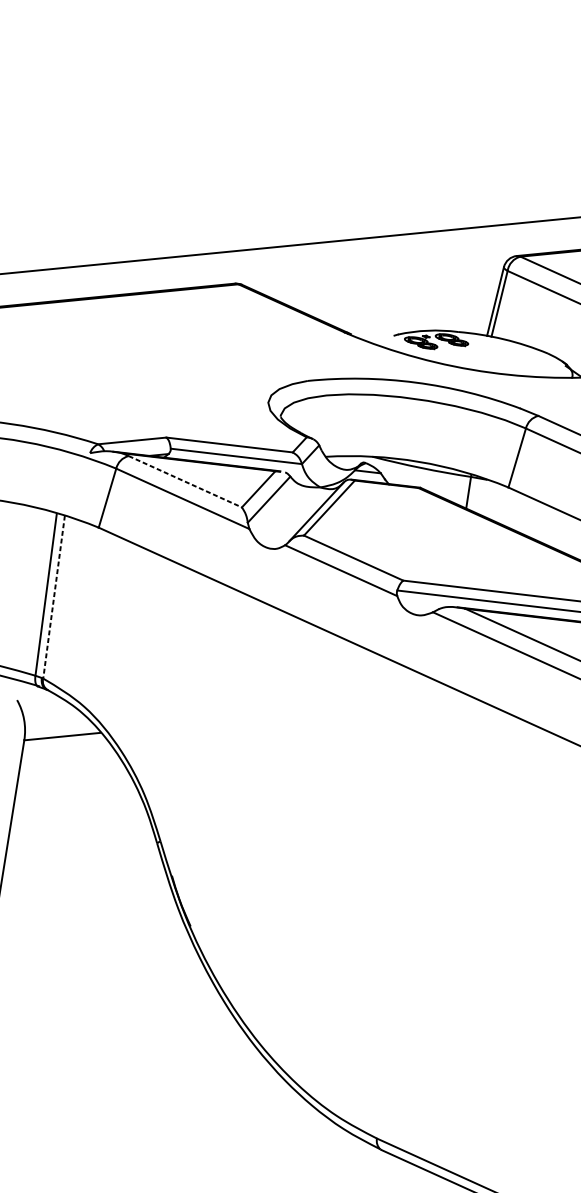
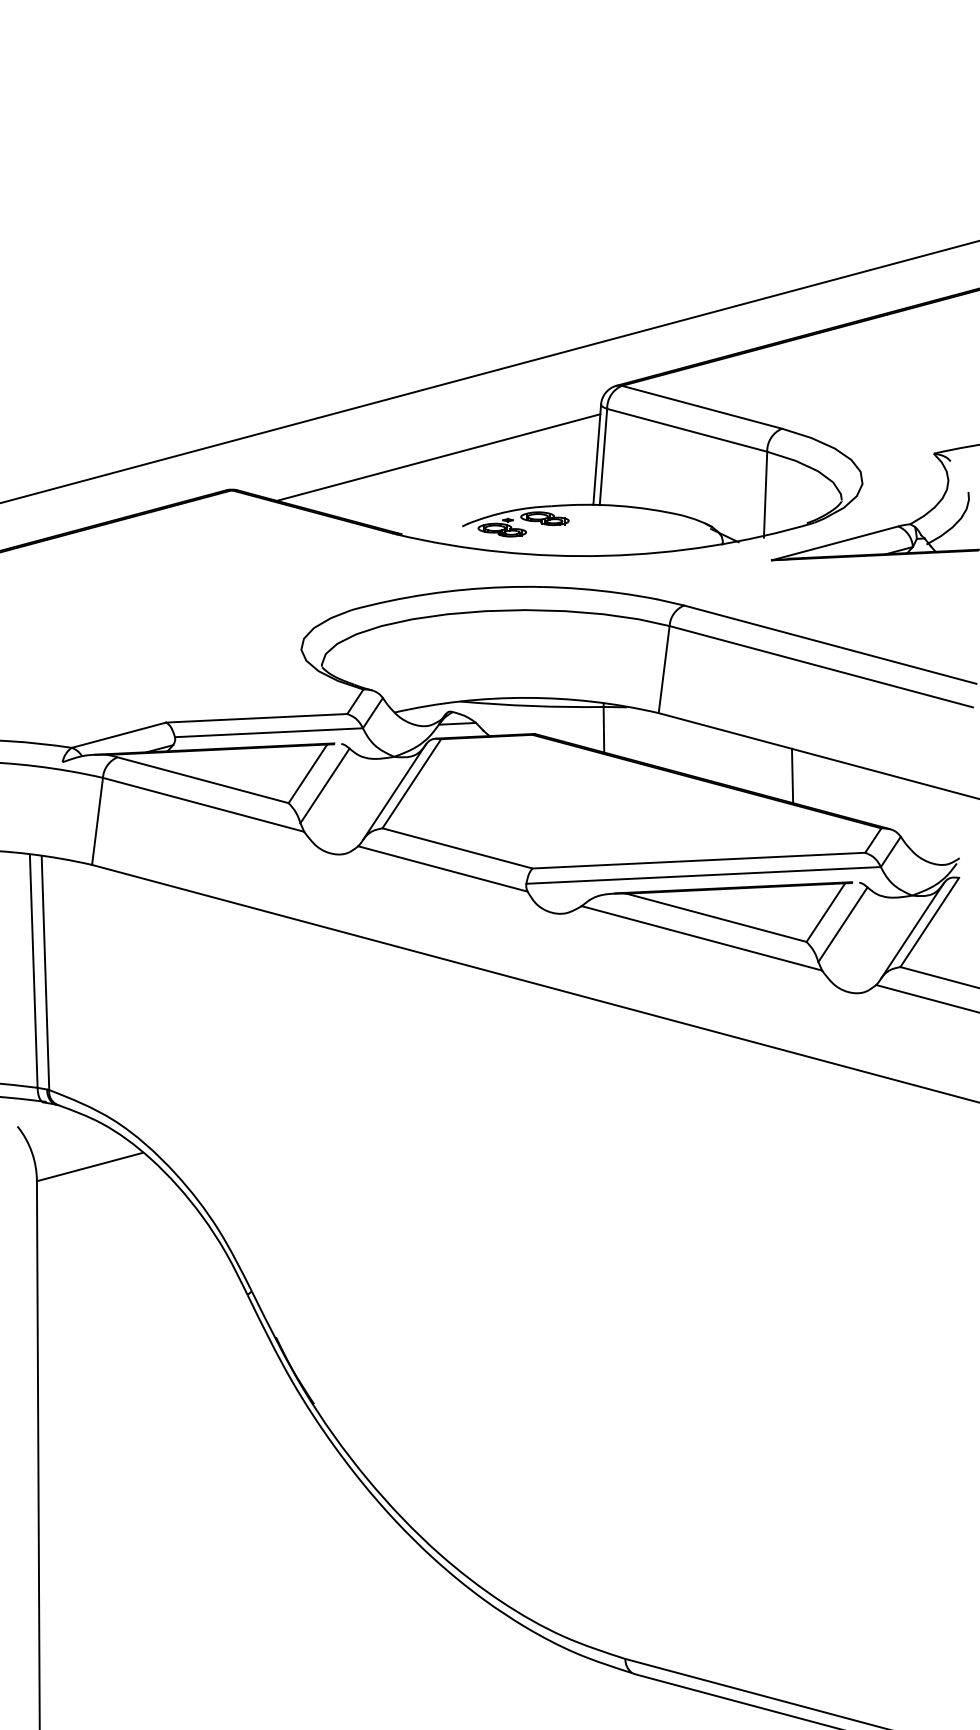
line: (385, 285) -> (438, 457), added
line: (185, 481) -> (203, 780), dashed -> solid
line: (54, 597) -> (45, 973), dashed -> solid

